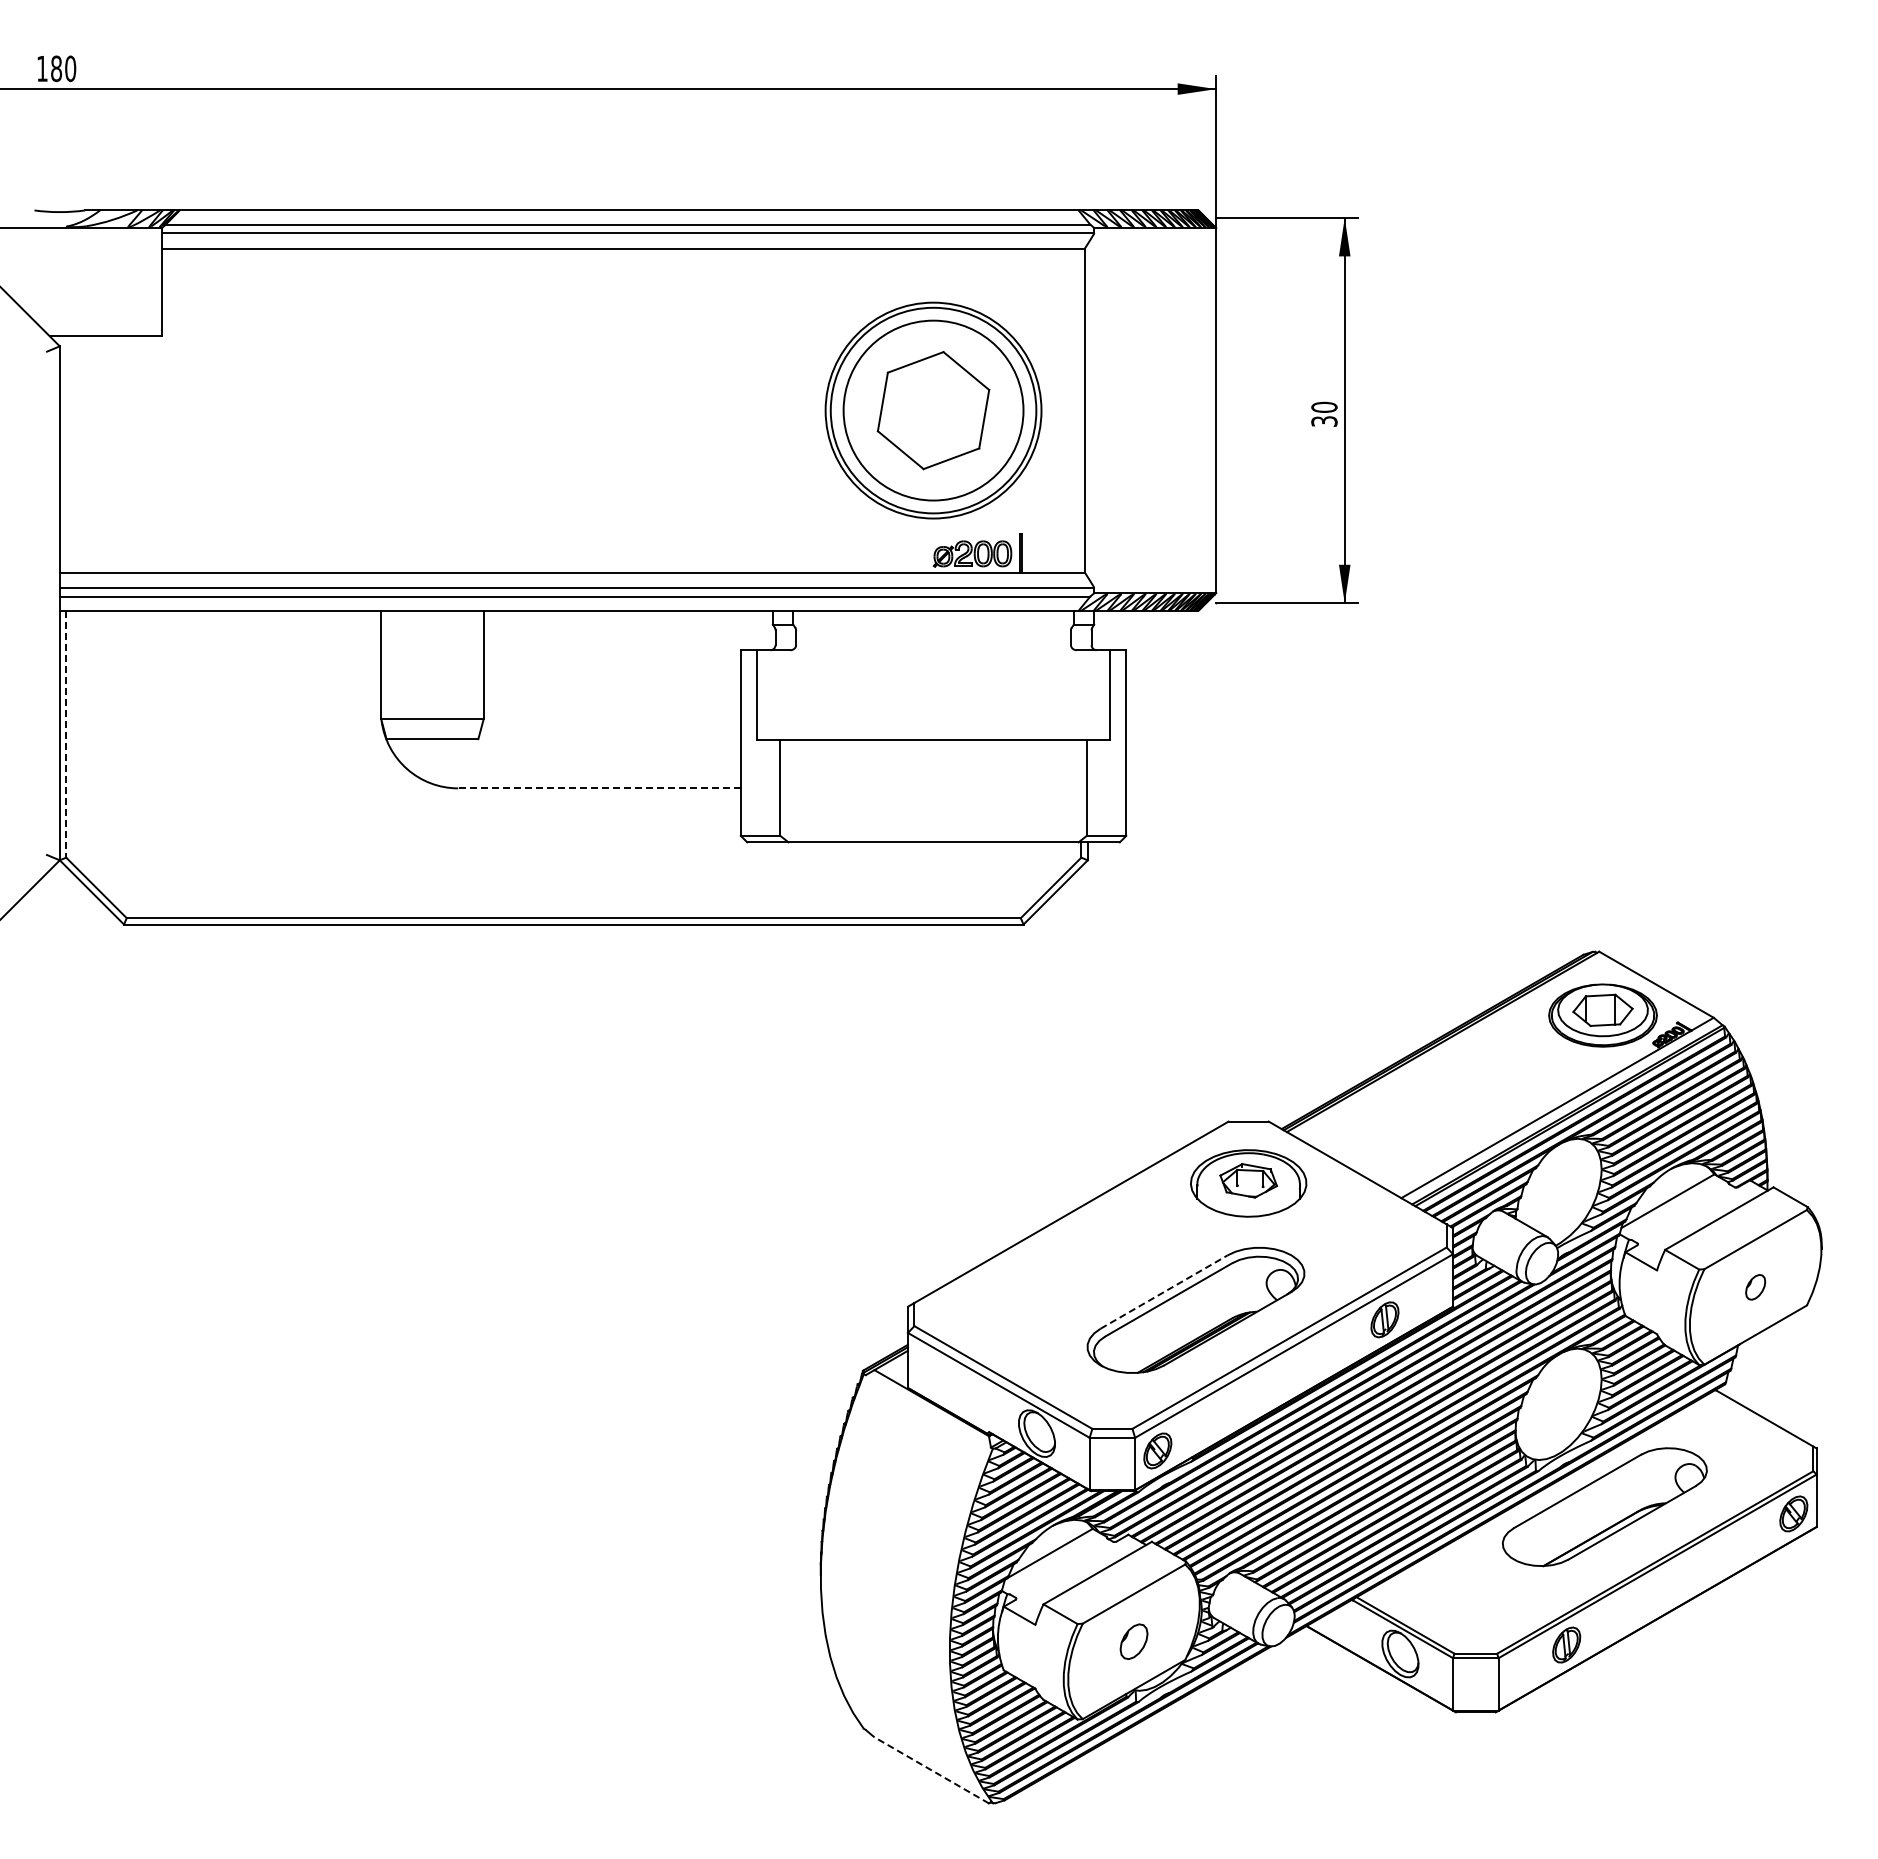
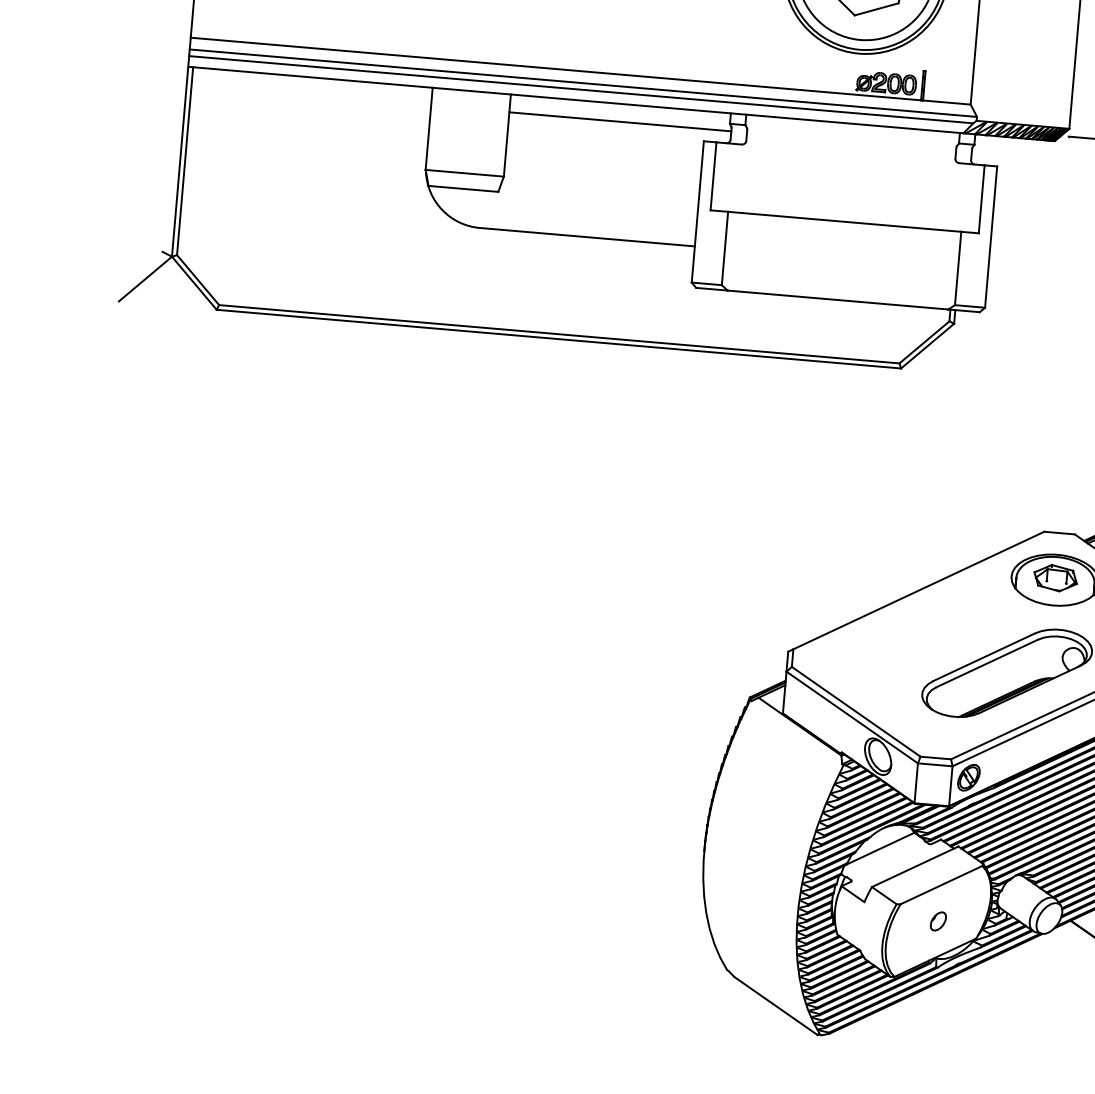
line: (629, 634) -> (620, 122), added
line: (66, 734) -> (185, 161), dashed -> solid
line: (598, 788) -> (586, 237), dashed -> solid
line: (1164, 1291) -> (984, 656), dashed -> solid
part: (1133, 1641) -> (938, 921), size x0.71
line: (931, 1770) -> (775, 1006), dashed -> solid

